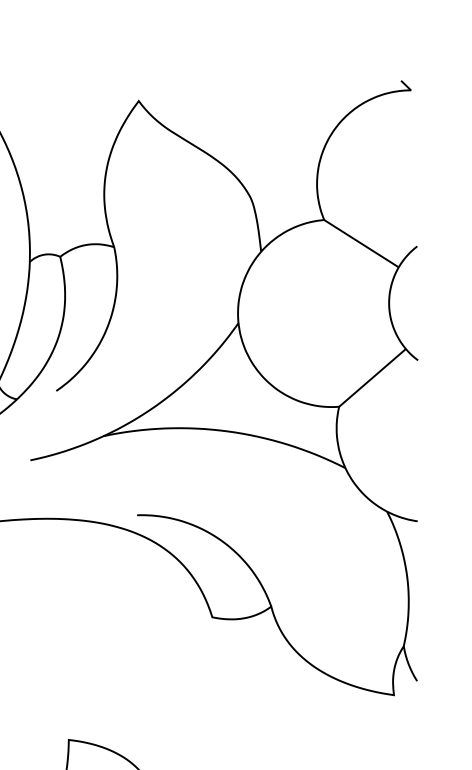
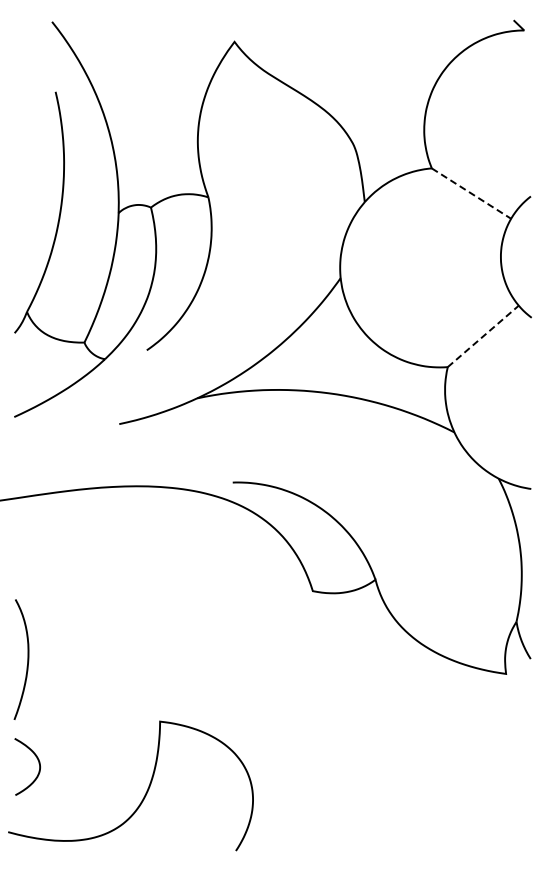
line: (361, 243) -> (471, 193), solid -> dashed
line: (372, 377) -> (483, 336), solid -> dashed

